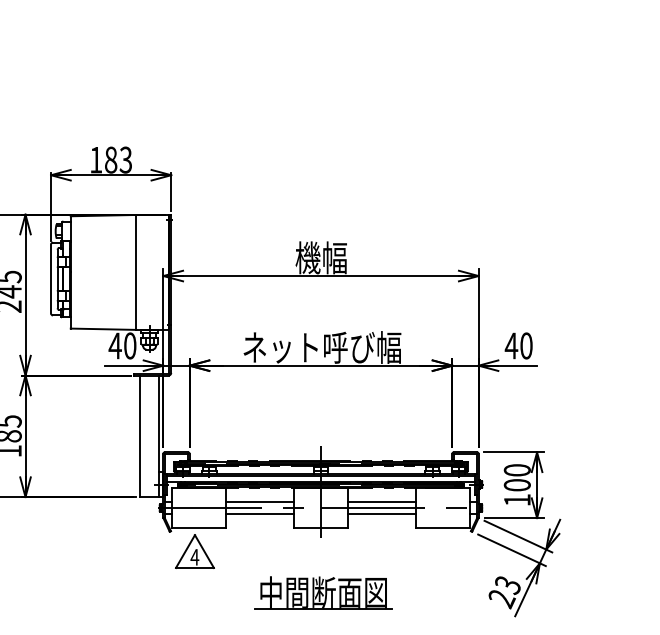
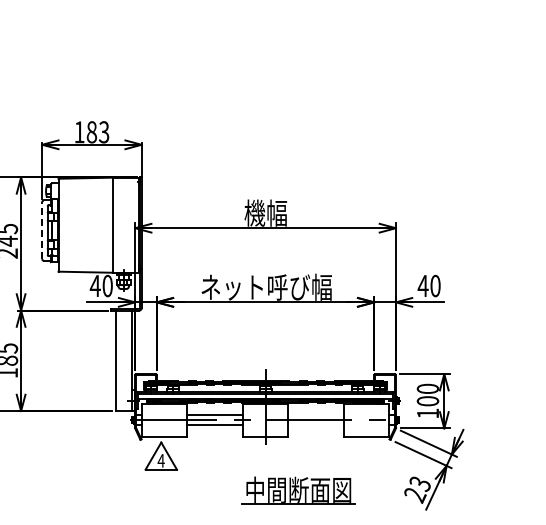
line: (51, 278) -> (42, 230), solid -> dashed
line: (381, 502) -> (315, 415), removed
line: (381, 514) -> (315, 425), removed
part: (323, 593) -> (298, 490), moved

